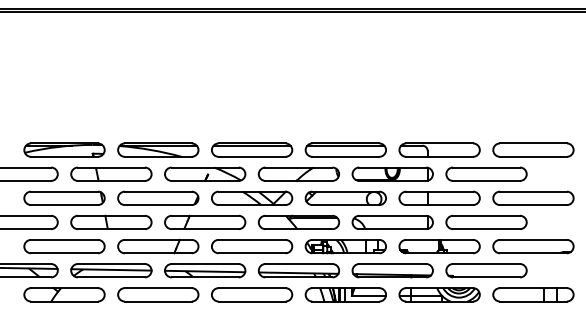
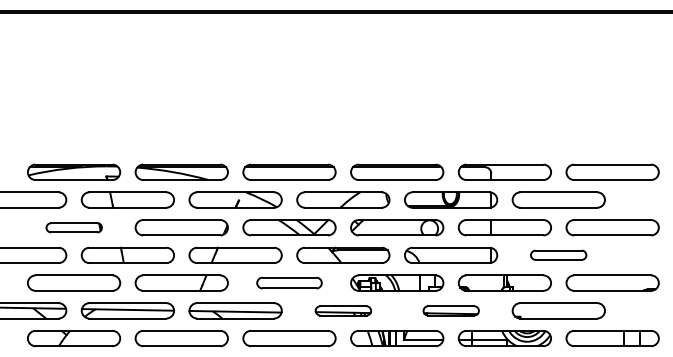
part: (64, 198) -> (74, 227), size x0.6
part: (486, 221) -> (558, 254), size x0.6
part: (252, 246) -> (289, 282), size x0.7
part: (299, 270) -> (343, 310), size x0.6
part: (393, 270) -> (451, 310), size x0.6

